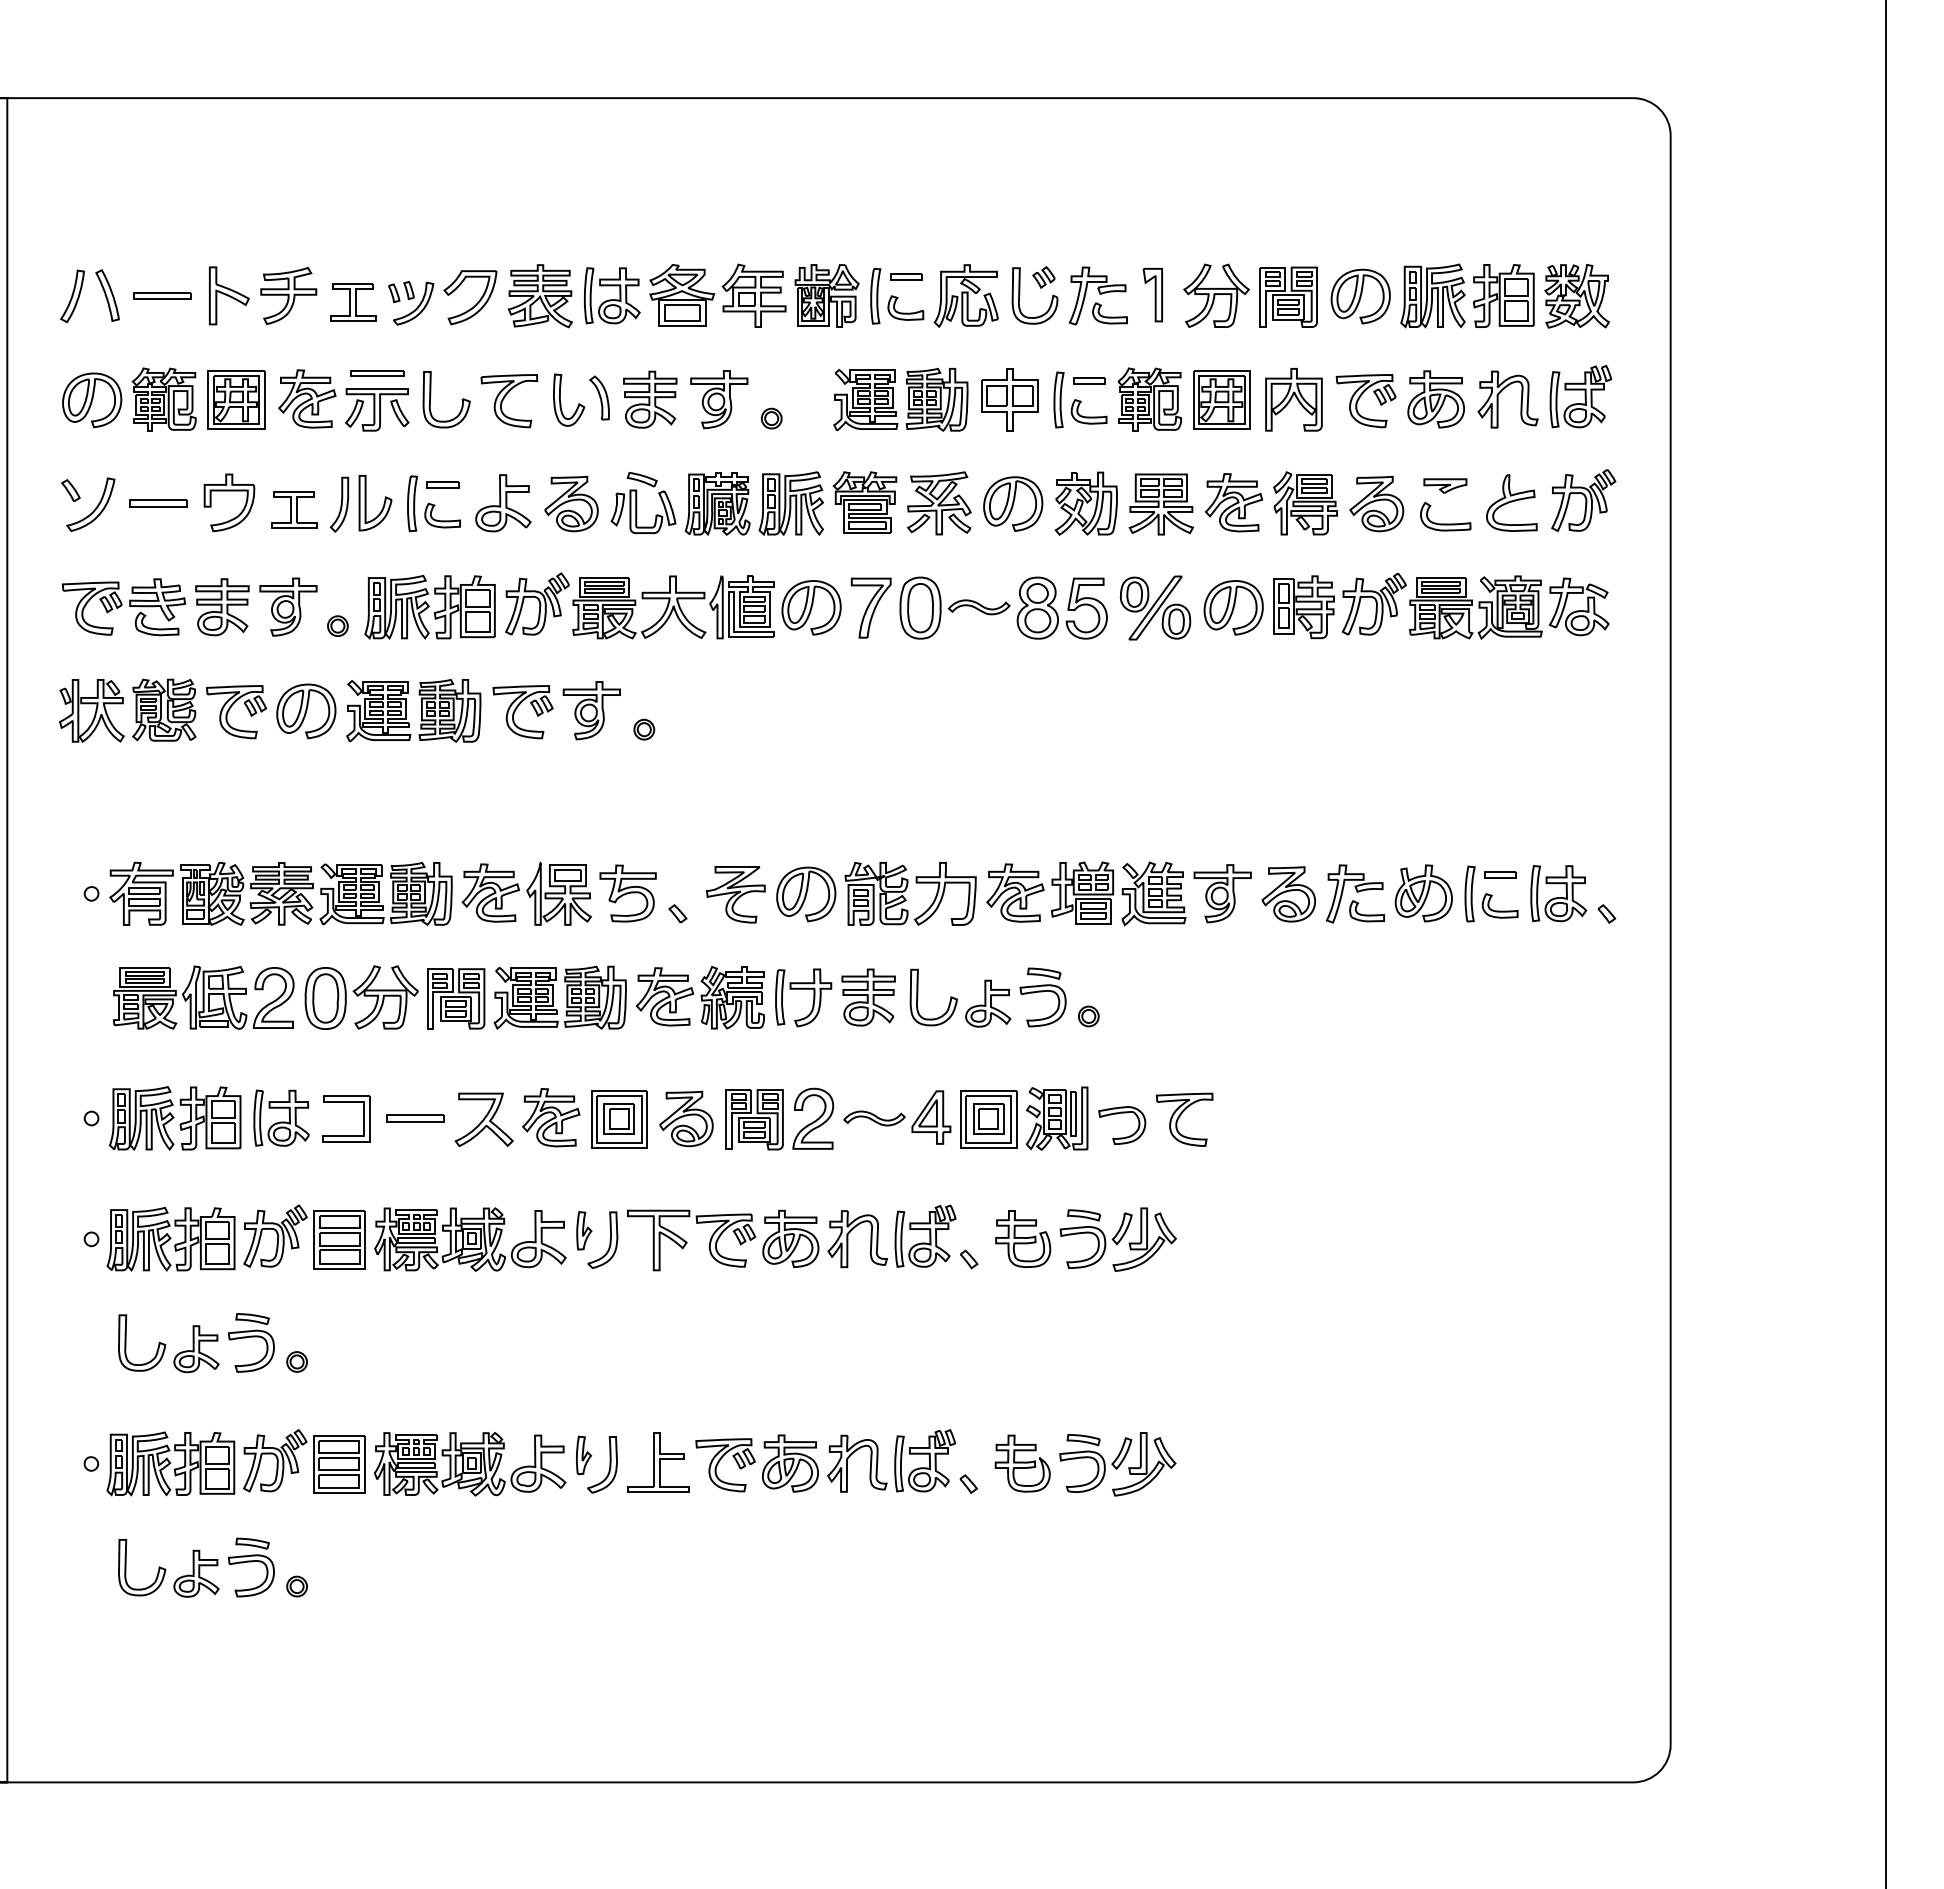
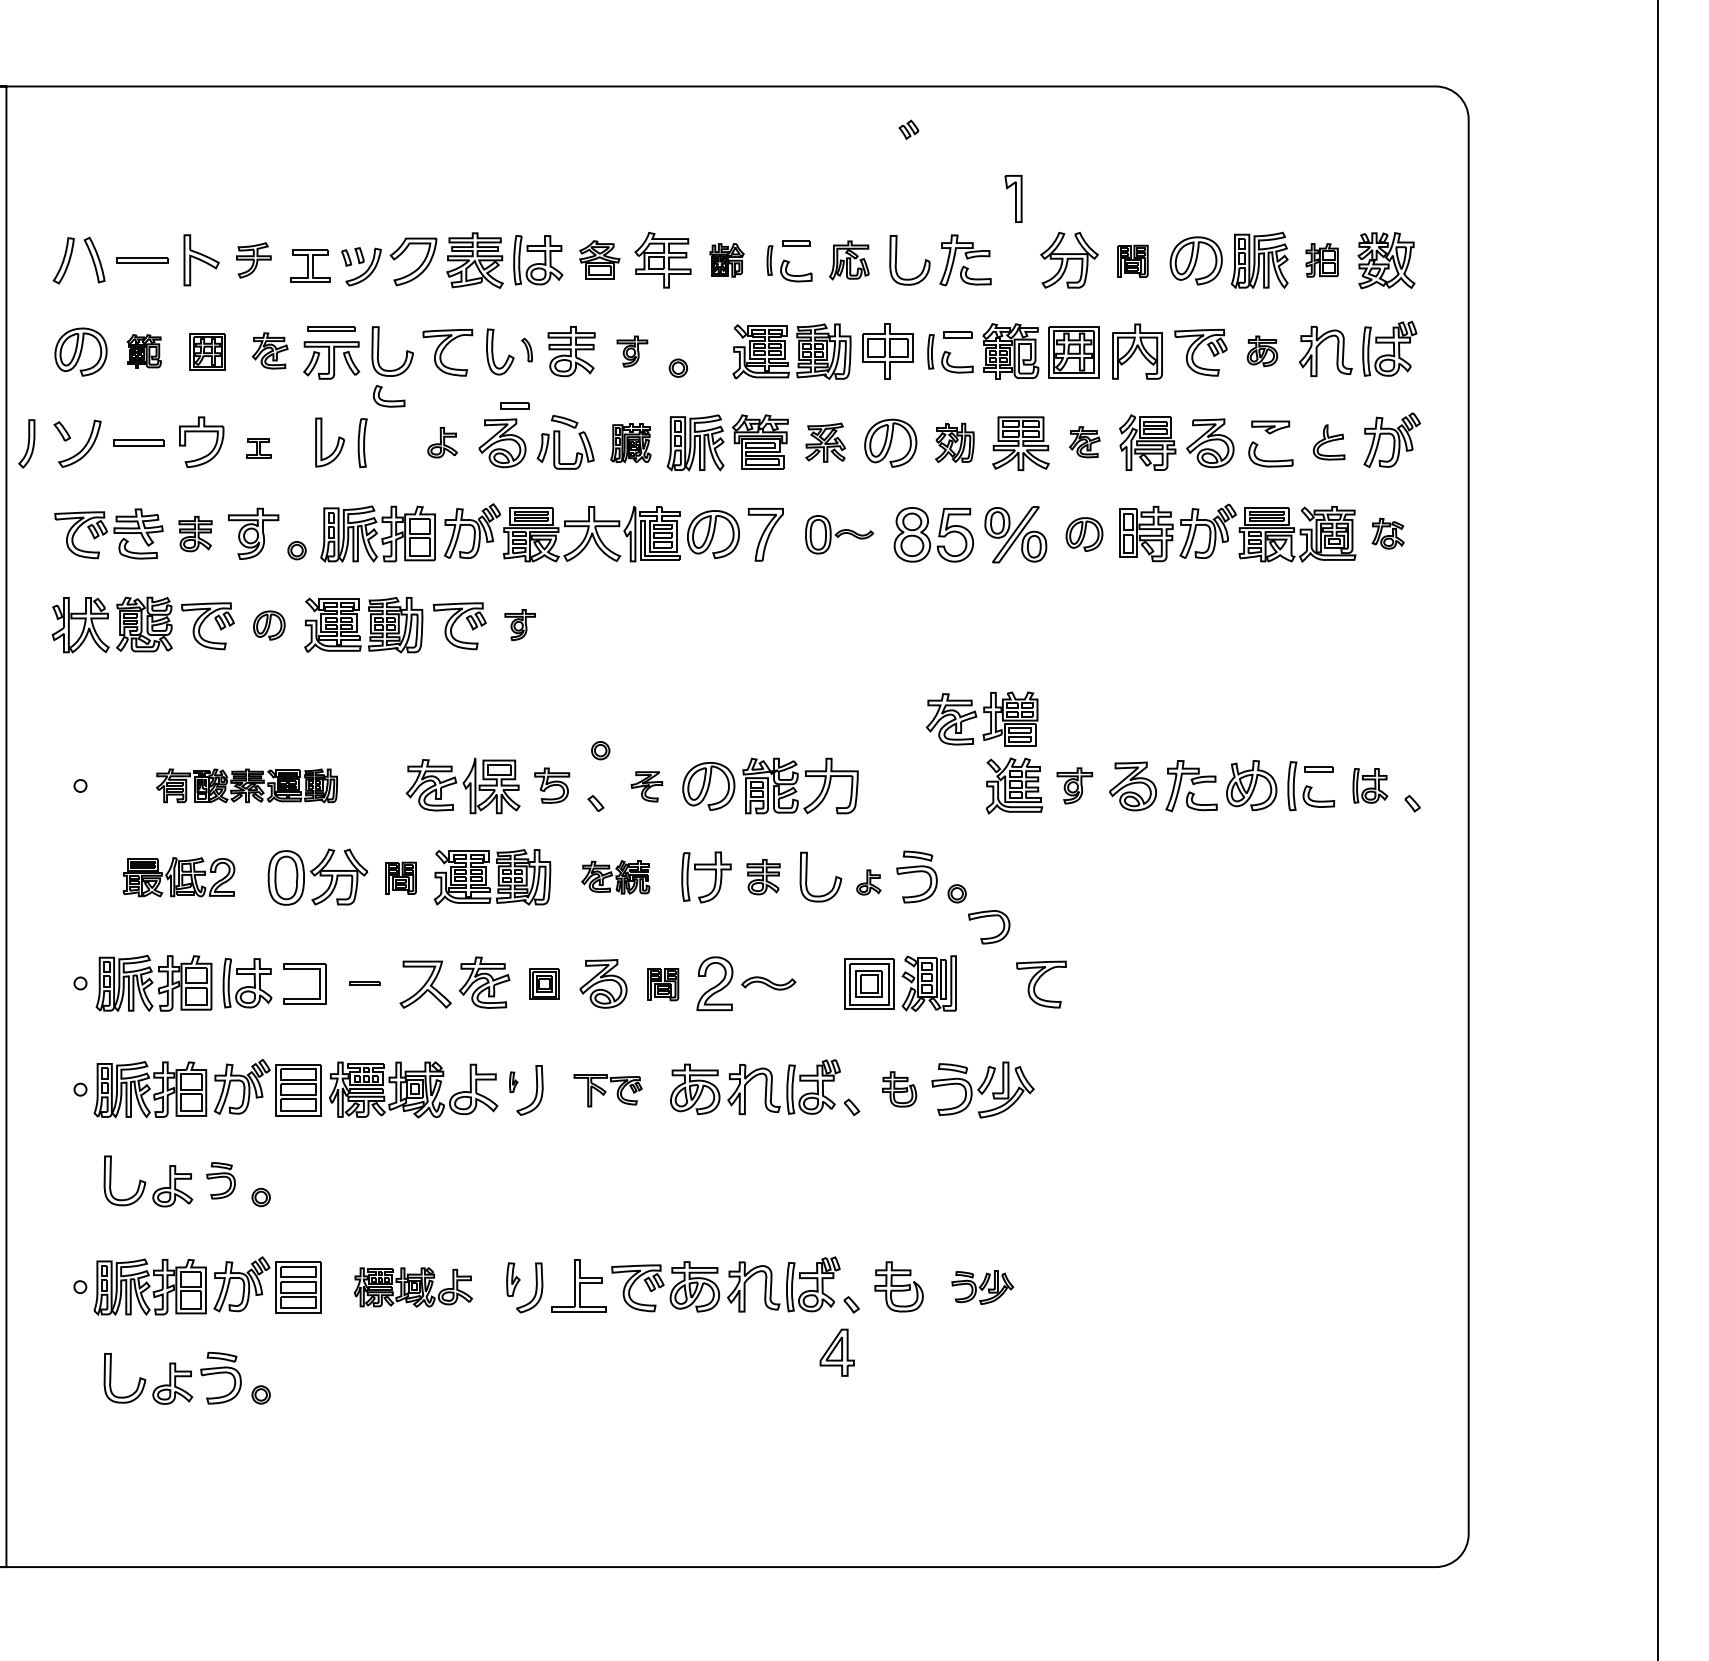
part: (1043, 277) -> (908, 129), moved
part: (288, 295) -> (253, 259), size x0.7
part: (682, 295) -> (600, 259), size x0.7
part: (826, 295) -> (726, 259), size x0.6
part: (875, 295) -> (769, 259), size x0.6
part: (965, 295) -> (848, 259), size x0.7
part: (1152, 295) -> (1013, 199), moved
part: (1503, 295) -> (1321, 259), size x0.6
part: (1288, 296) -> (1132, 260), size x0.6
part: (599, 397) -> (527, 349), size x0.6
part: (307, 398) -> (270, 350), size x0.7
part: (163, 399) -> (143, 351), size x0.6
part: (236, 399) -> (207, 351), size x0.7
part: (719, 399) -> (632, 351), size x0.6
part: (1058, 399) -> (930, 351), size x0.7
part: (1435, 399) -> (1261, 351), size x0.6
part: (442, 484) -> (514, 405), moved
part: (1233, 502) -> (1084, 441), size x0.6
part: (1511, 502) -> (1328, 441), size x0.7
part: (503, 503) -> (442, 442), size x0.6
part: (717, 503) -> (630, 442), size x0.7
part: (938, 503) -> (825, 442), size x0.7
part: (1085, 503) -> (954, 442), size x0.7
part: (339, 504) -> (26, 443), moved
part: (294, 509) -> (258, 448), size x0.6
part: (442, 515) -> (389, 396), moved
part: (1578, 606) -> (1387, 533), size x0.6
part: (222, 607) -> (195, 534), size x0.7
part: (954, 607) -> (839, 534), size x0.7
part: (1233, 607) -> (1084, 534), size x0.7
part: (591, 710) -> (520, 624), size x0.6
part: (306, 711) -> (269, 625), size x0.6
part: (644, 729) -> (600, 750), moved
part: (1049, 892) -> (981, 718), moved
part: (280, 893) -> (246, 785), size x0.6
part: (627, 893) -> (551, 785), size x0.7
part: (1222, 893) -> (1074, 785), size x0.7
part: (1558, 893) -> (1370, 785), size x0.7
part: (735, 894) -> (646, 786), size x0.6
part: (203, 997) -> (178, 877), size x0.7
part: (700, 997) -> (615, 877), size x0.6
part: (868, 997) -> (763, 877), size x0.7
part: (456, 998) -> (401, 877), size x0.6
part: (988, 1003) -> (869, 882), size x0.6
part: (931, 1117) -> (837, 1352), moved
part: (415, 1118) -> (365, 983), size x0.6
part: (619, 1119) -> (544, 984), size x0.6
part: (754, 1119) -> (663, 984), size x0.6
part: (1125, 1136) -> (992, 936), moved
part: (584, 1230) -> (513, 1081), size x0.6
part: (1023, 1238) -> (899, 1088), size x0.7
part: (691, 1240) -> (607, 1090), size x0.6
part: (251, 1342) -> (221, 1180), size x0.7
part: (470, 1464) -> (413, 1287), size x0.7
part: (1117, 1464) -> (982, 1287), size x0.6

